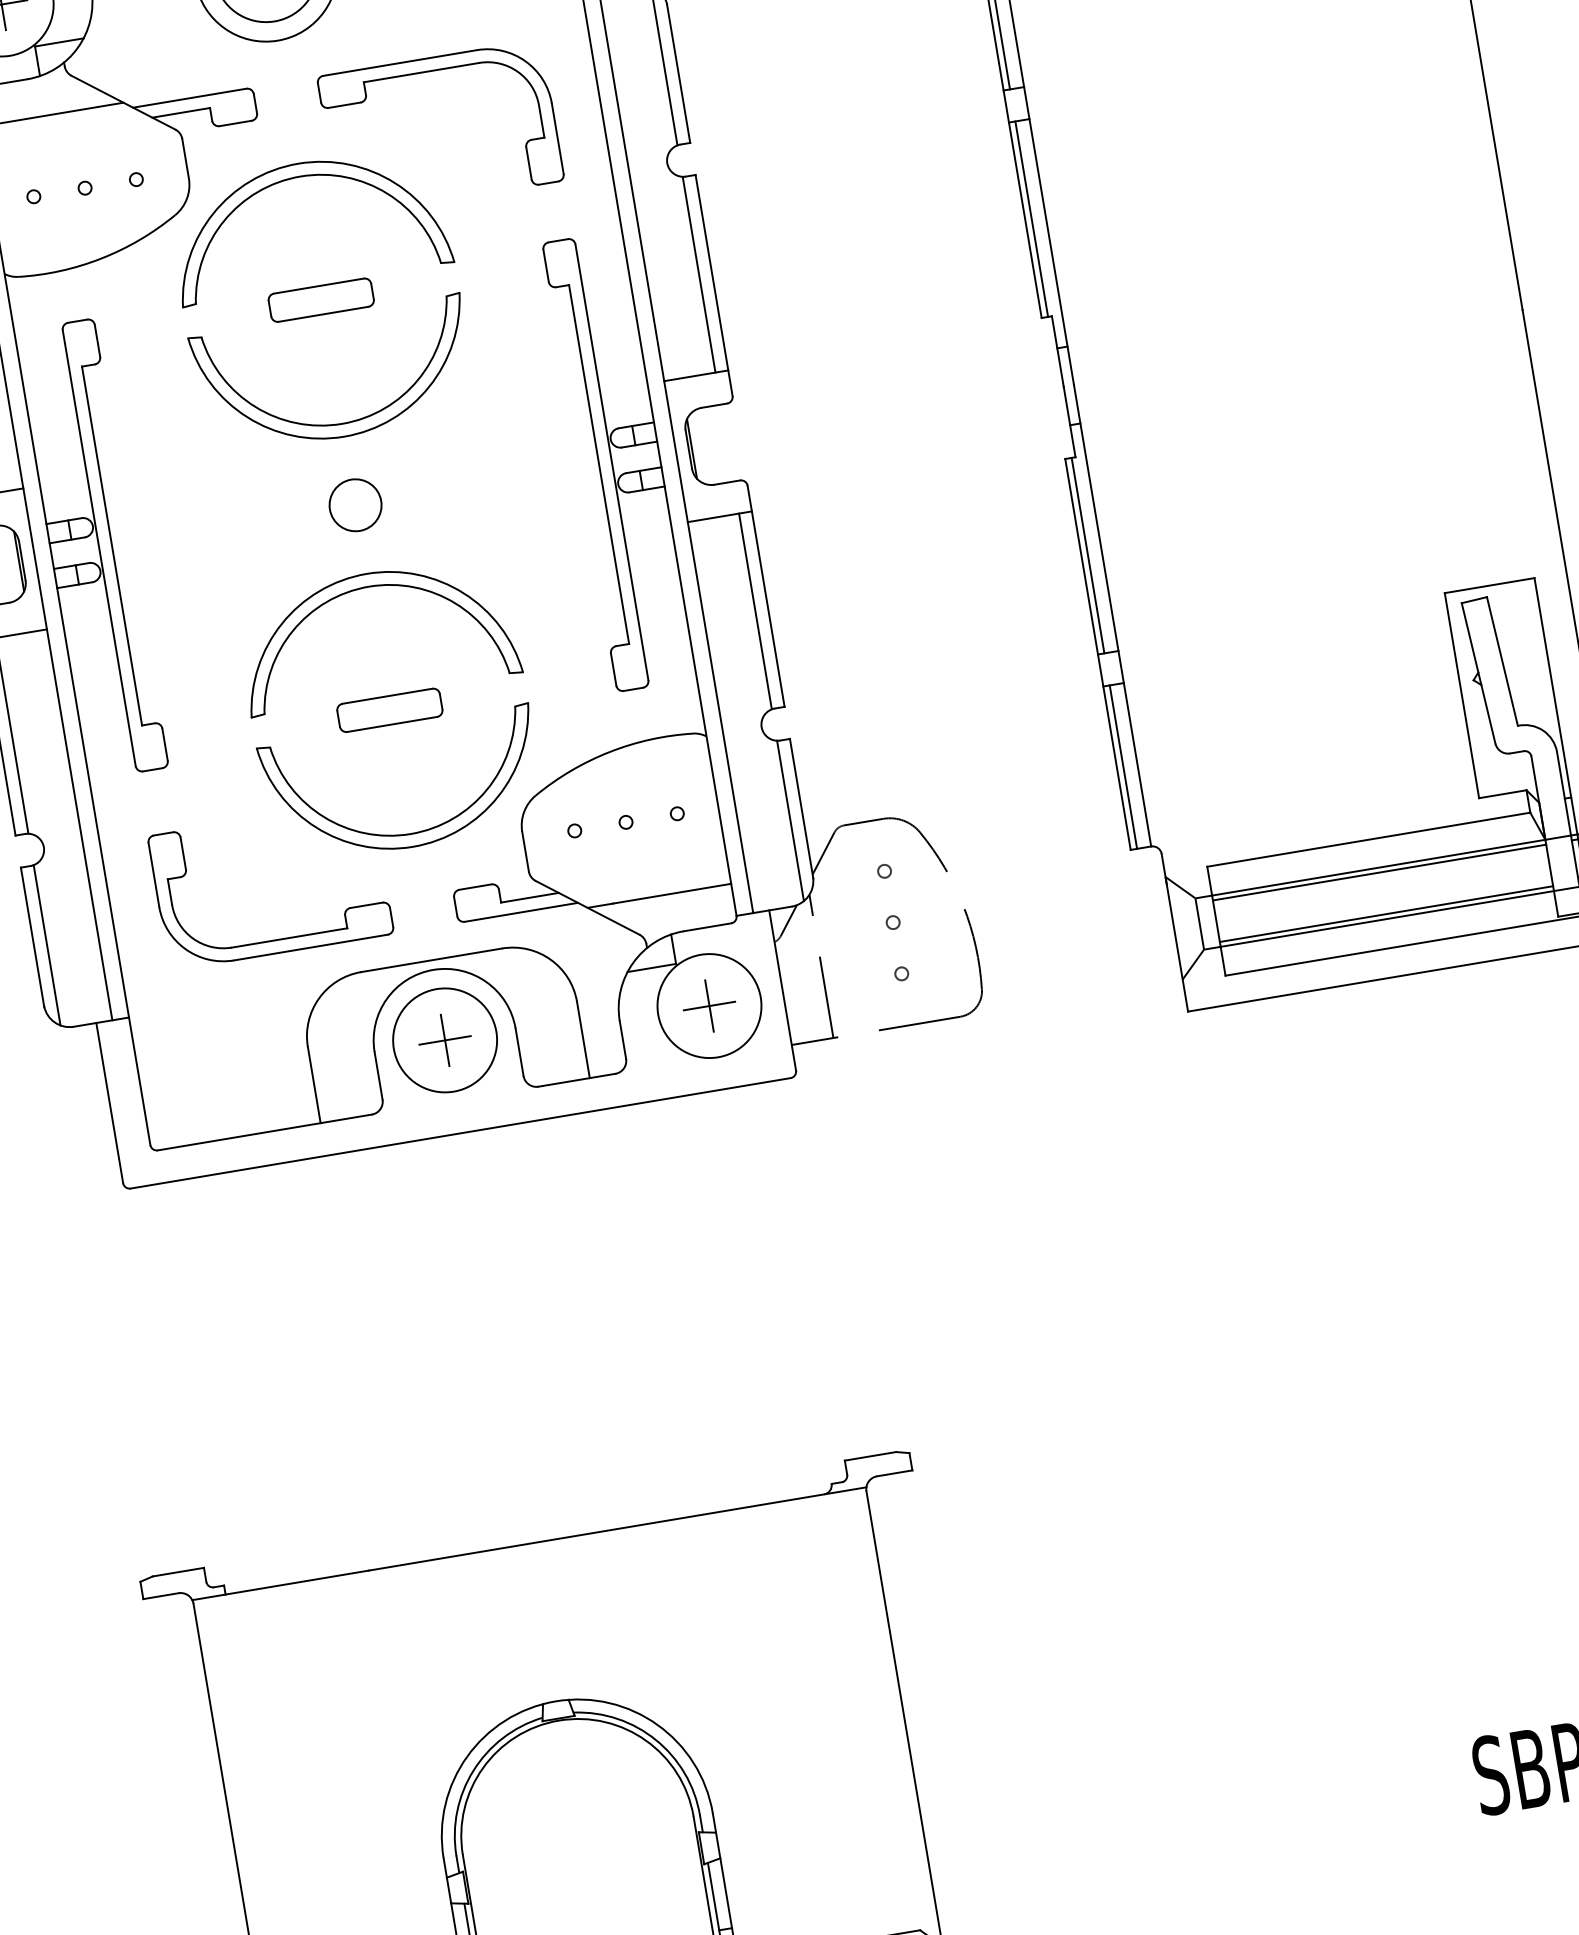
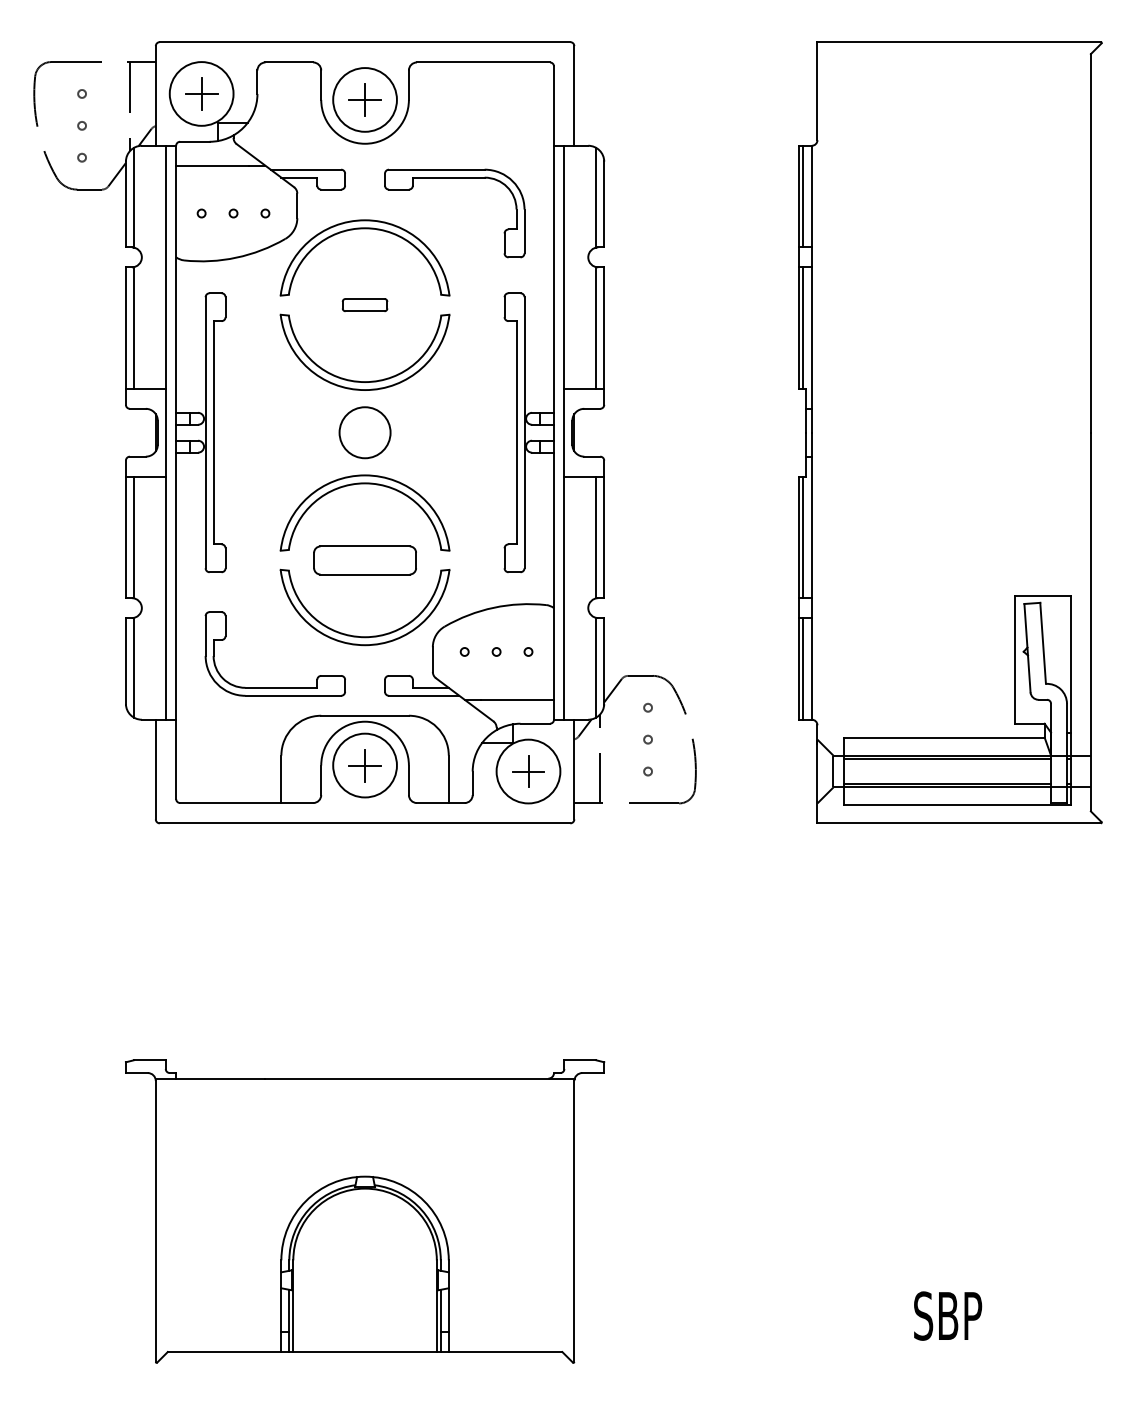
part: (320, 299) -> (364, 304), size x0.7
circle: (356, 504) -> (365, 432), size x1.6
part: (388, 709) -> (364, 559), size x1.6

